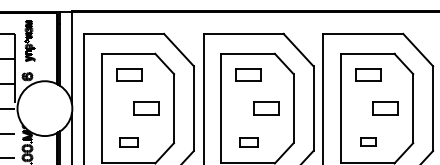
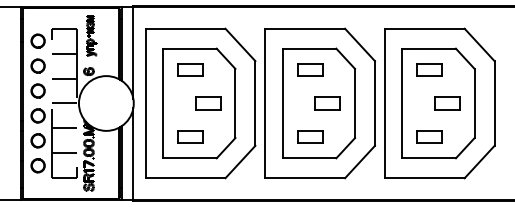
part: (129, 141) -> (190, 136), size x1.43
part: (249, 141) -> (310, 136), size x1.43
part: (368, 141) -> (429, 136), size x1.67

